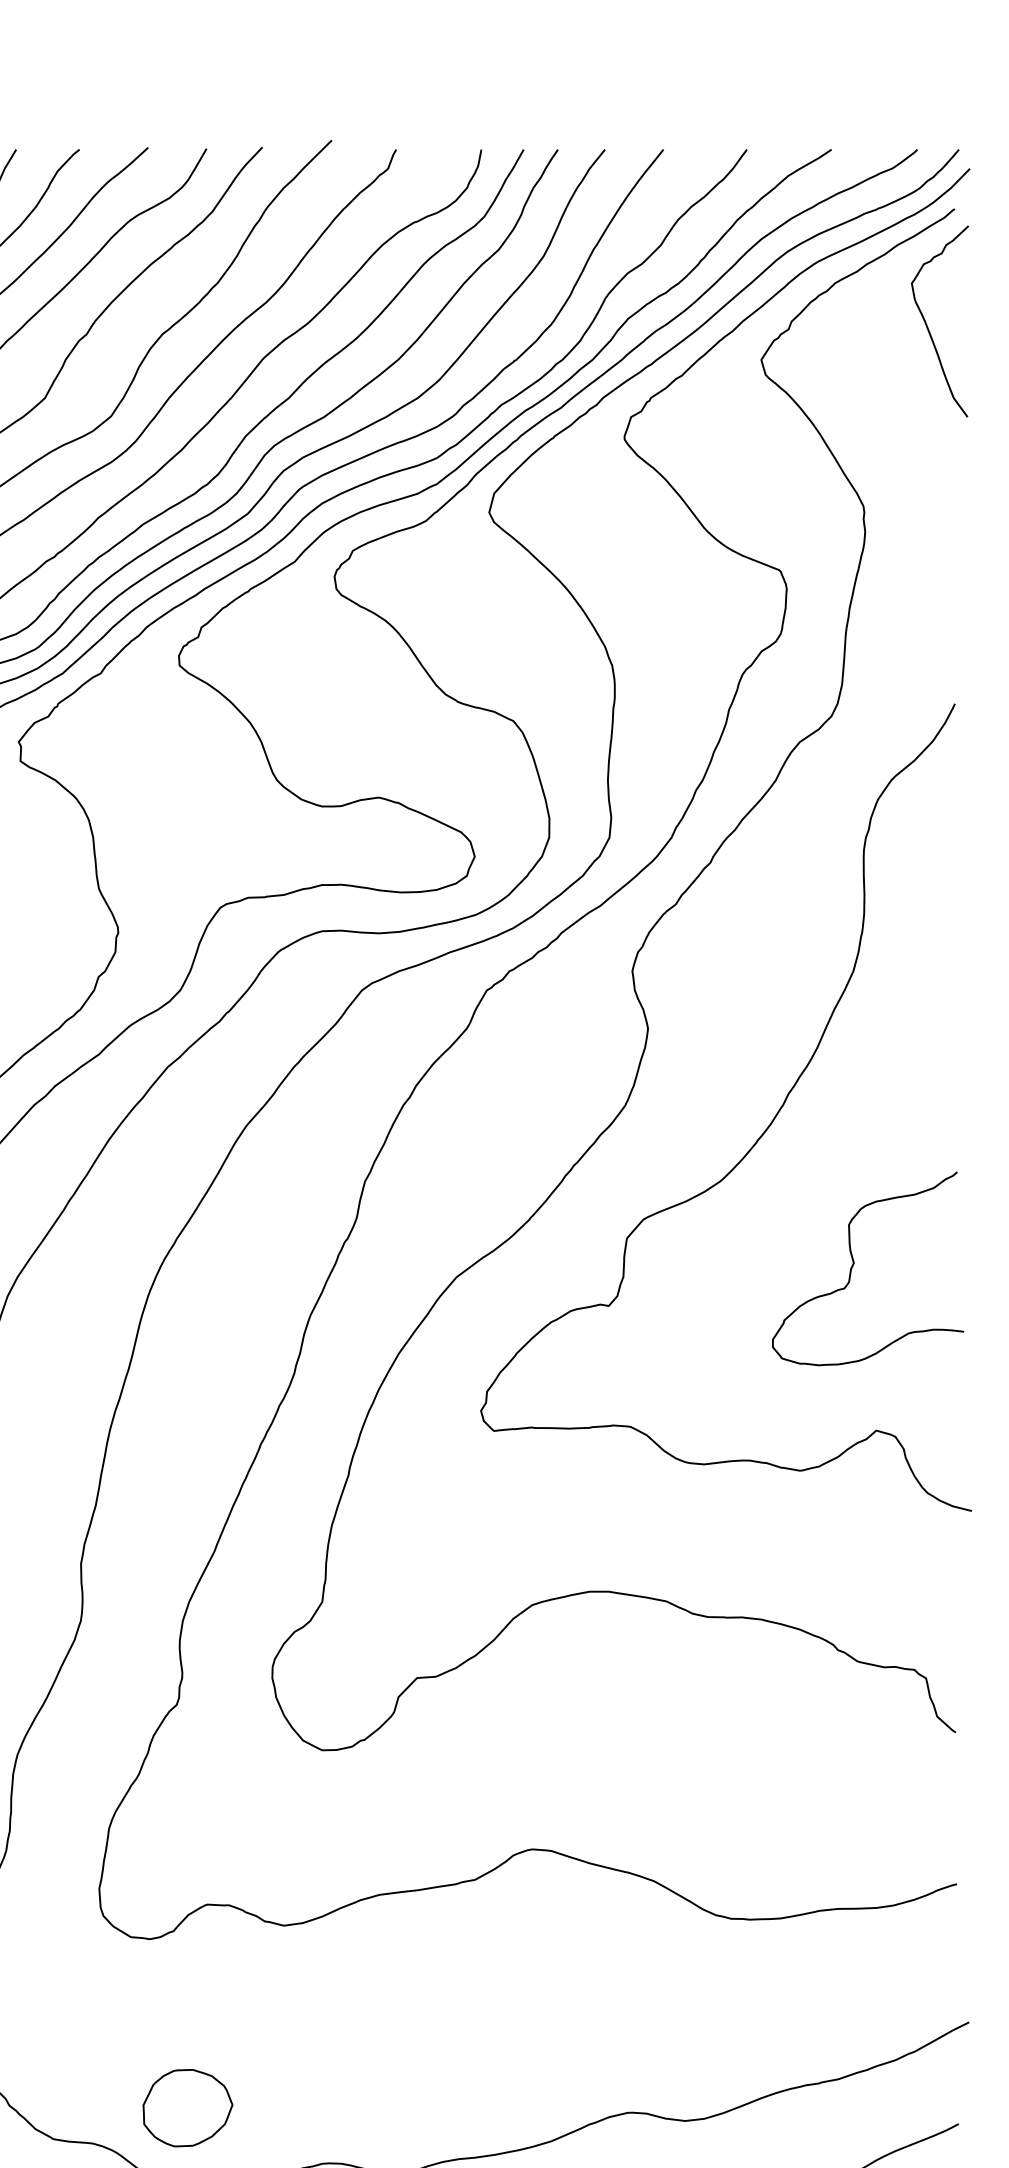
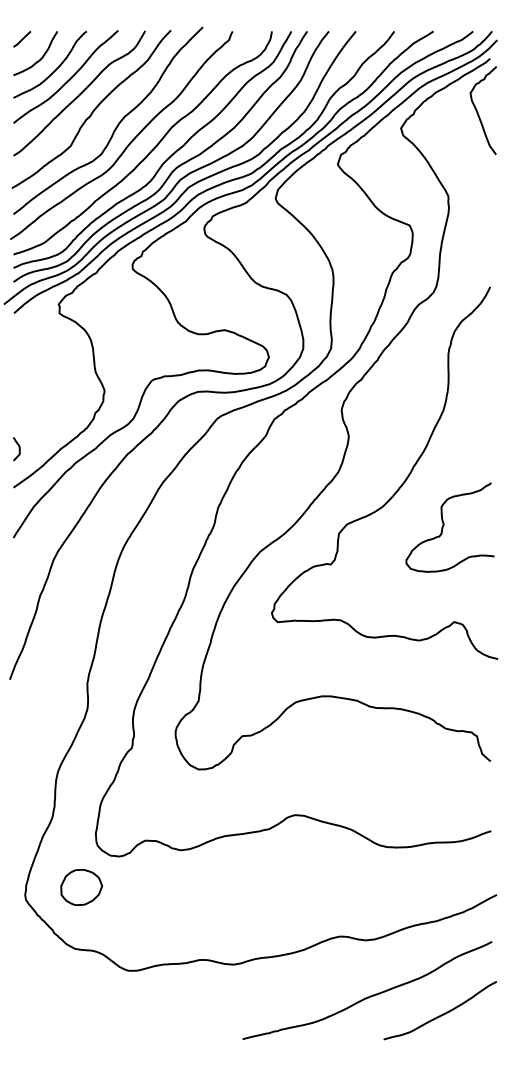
curve: (855, 1264) -> (444, 525), moved
part: (187, 2108) -> (81, 887), moved

